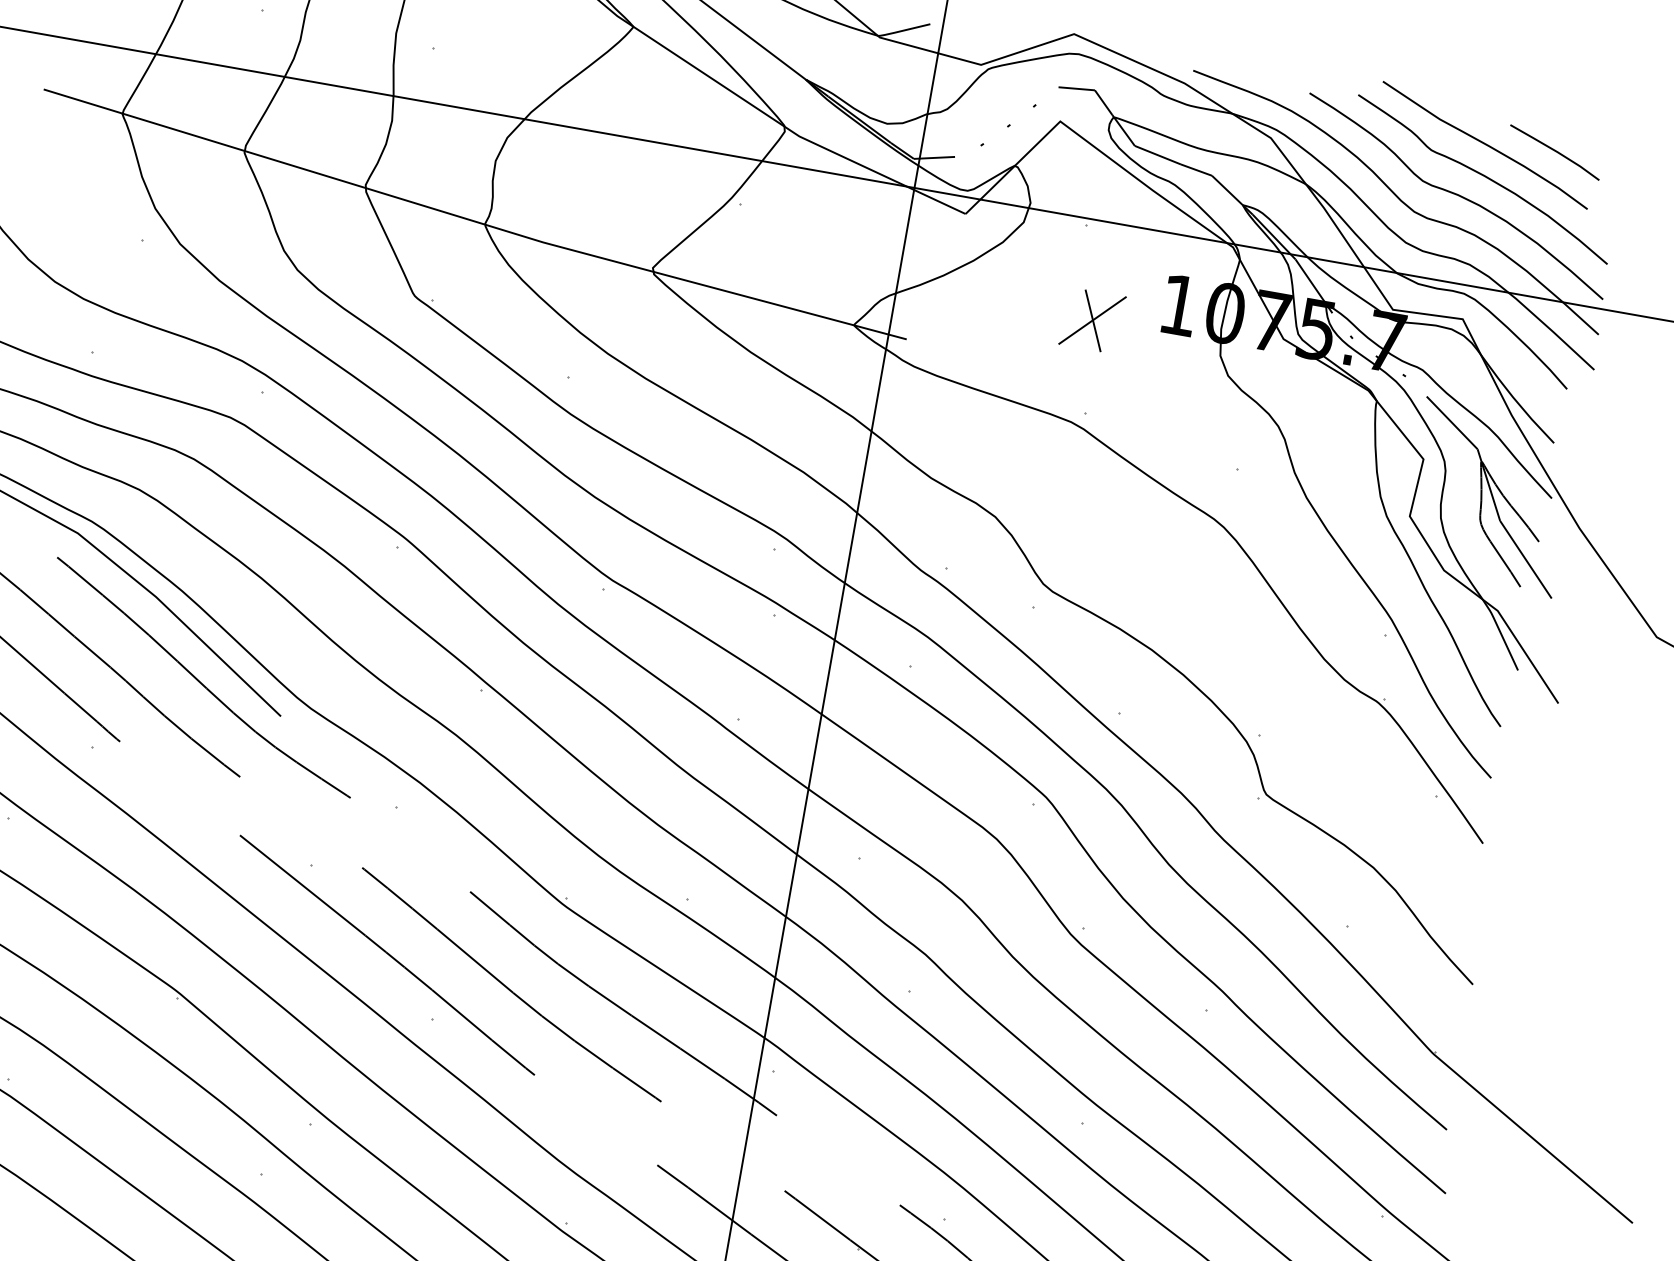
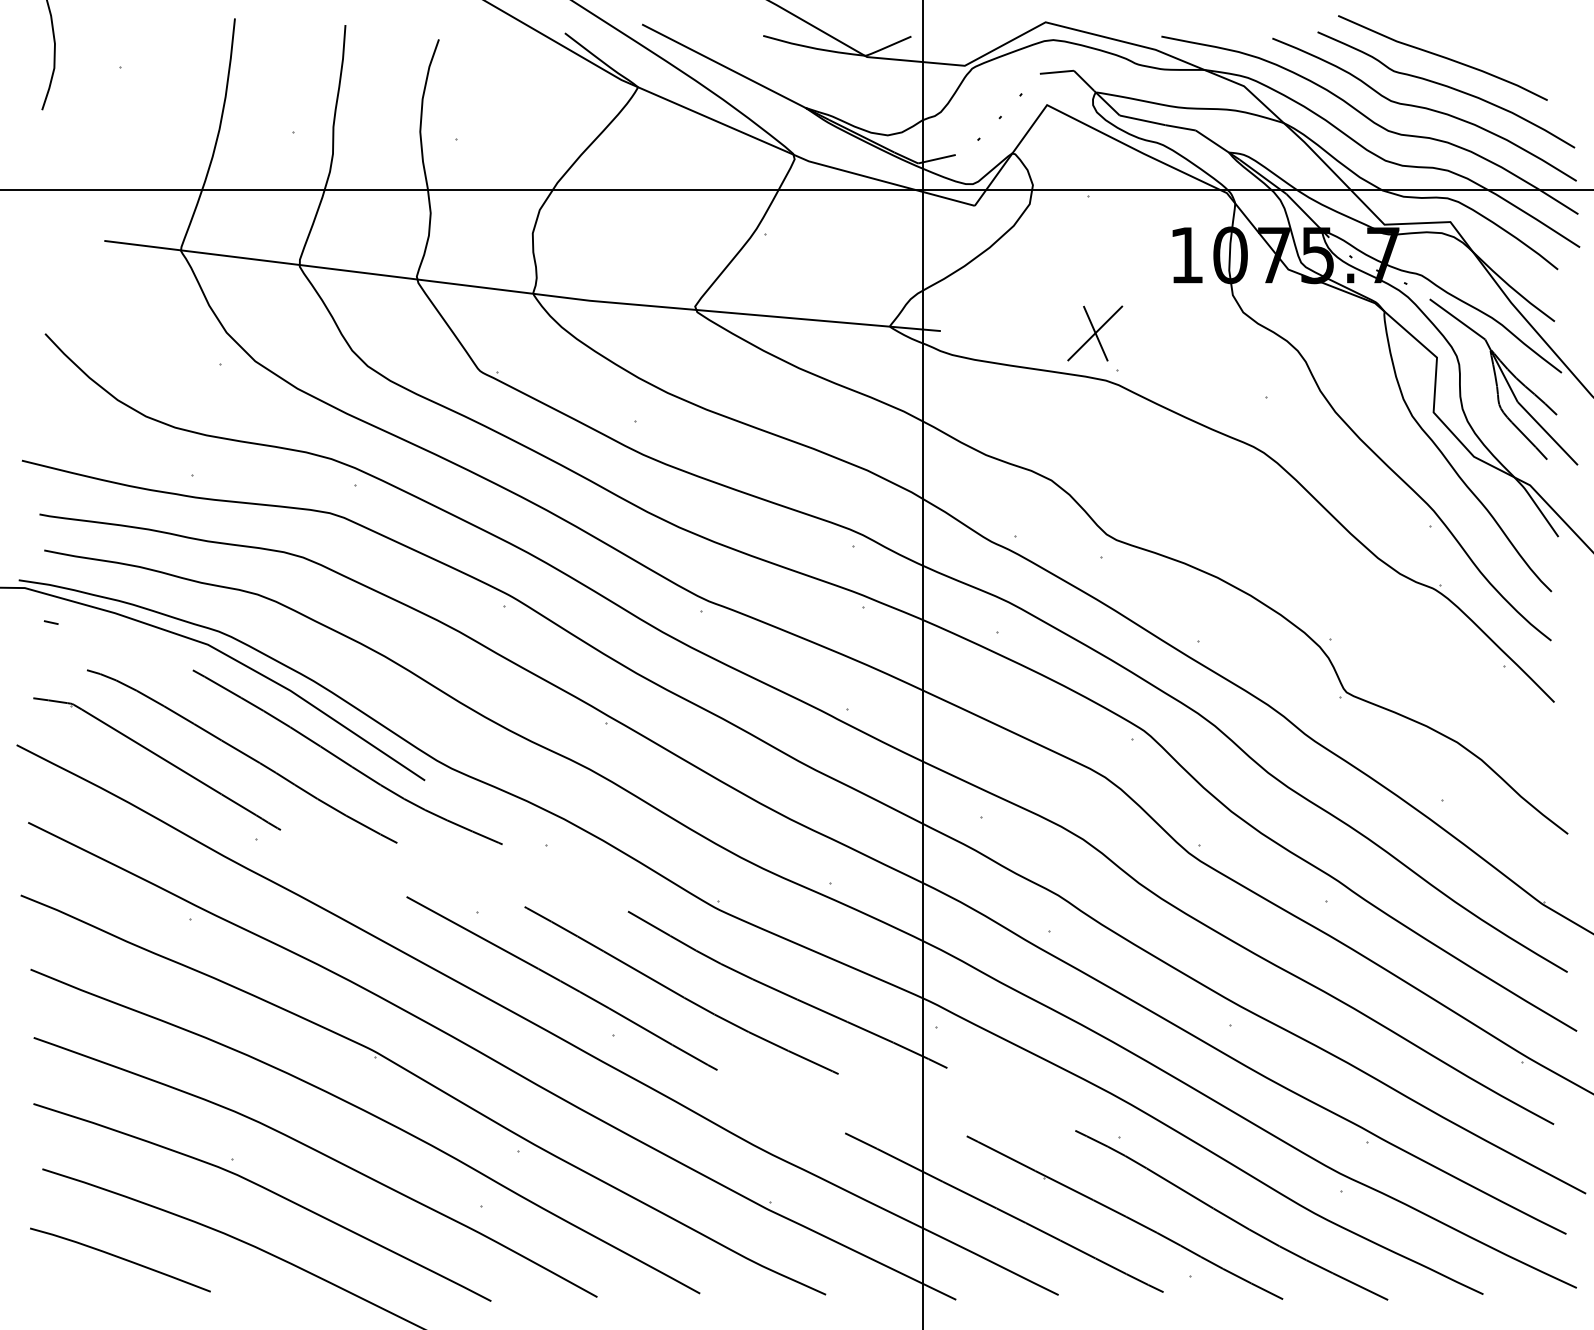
line: (1554, 151) -> (1507, 52), removed
part: (1092, 320) -> (1095, 333), moved

